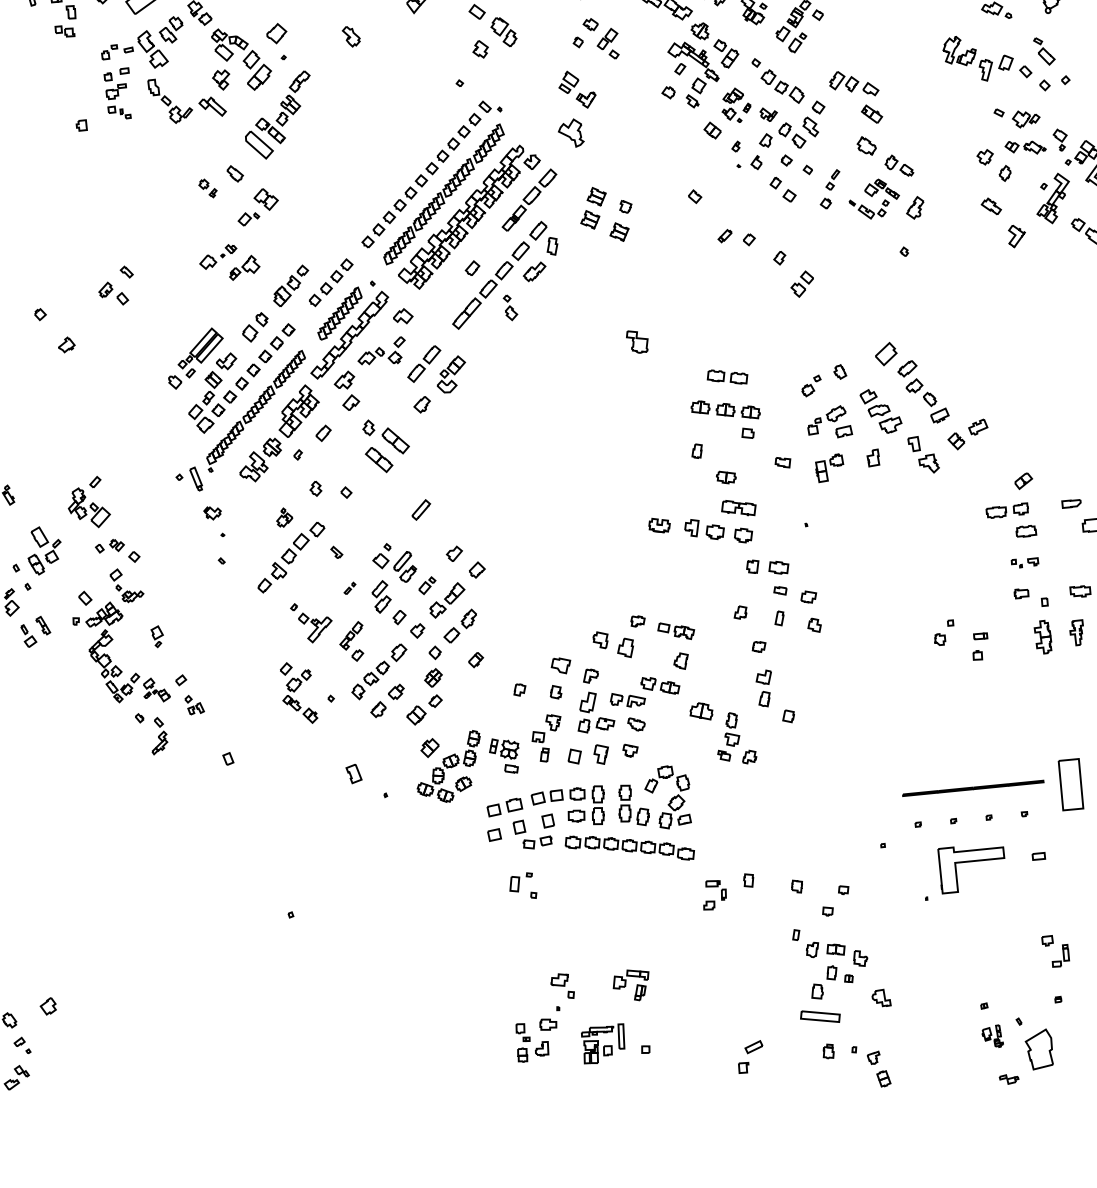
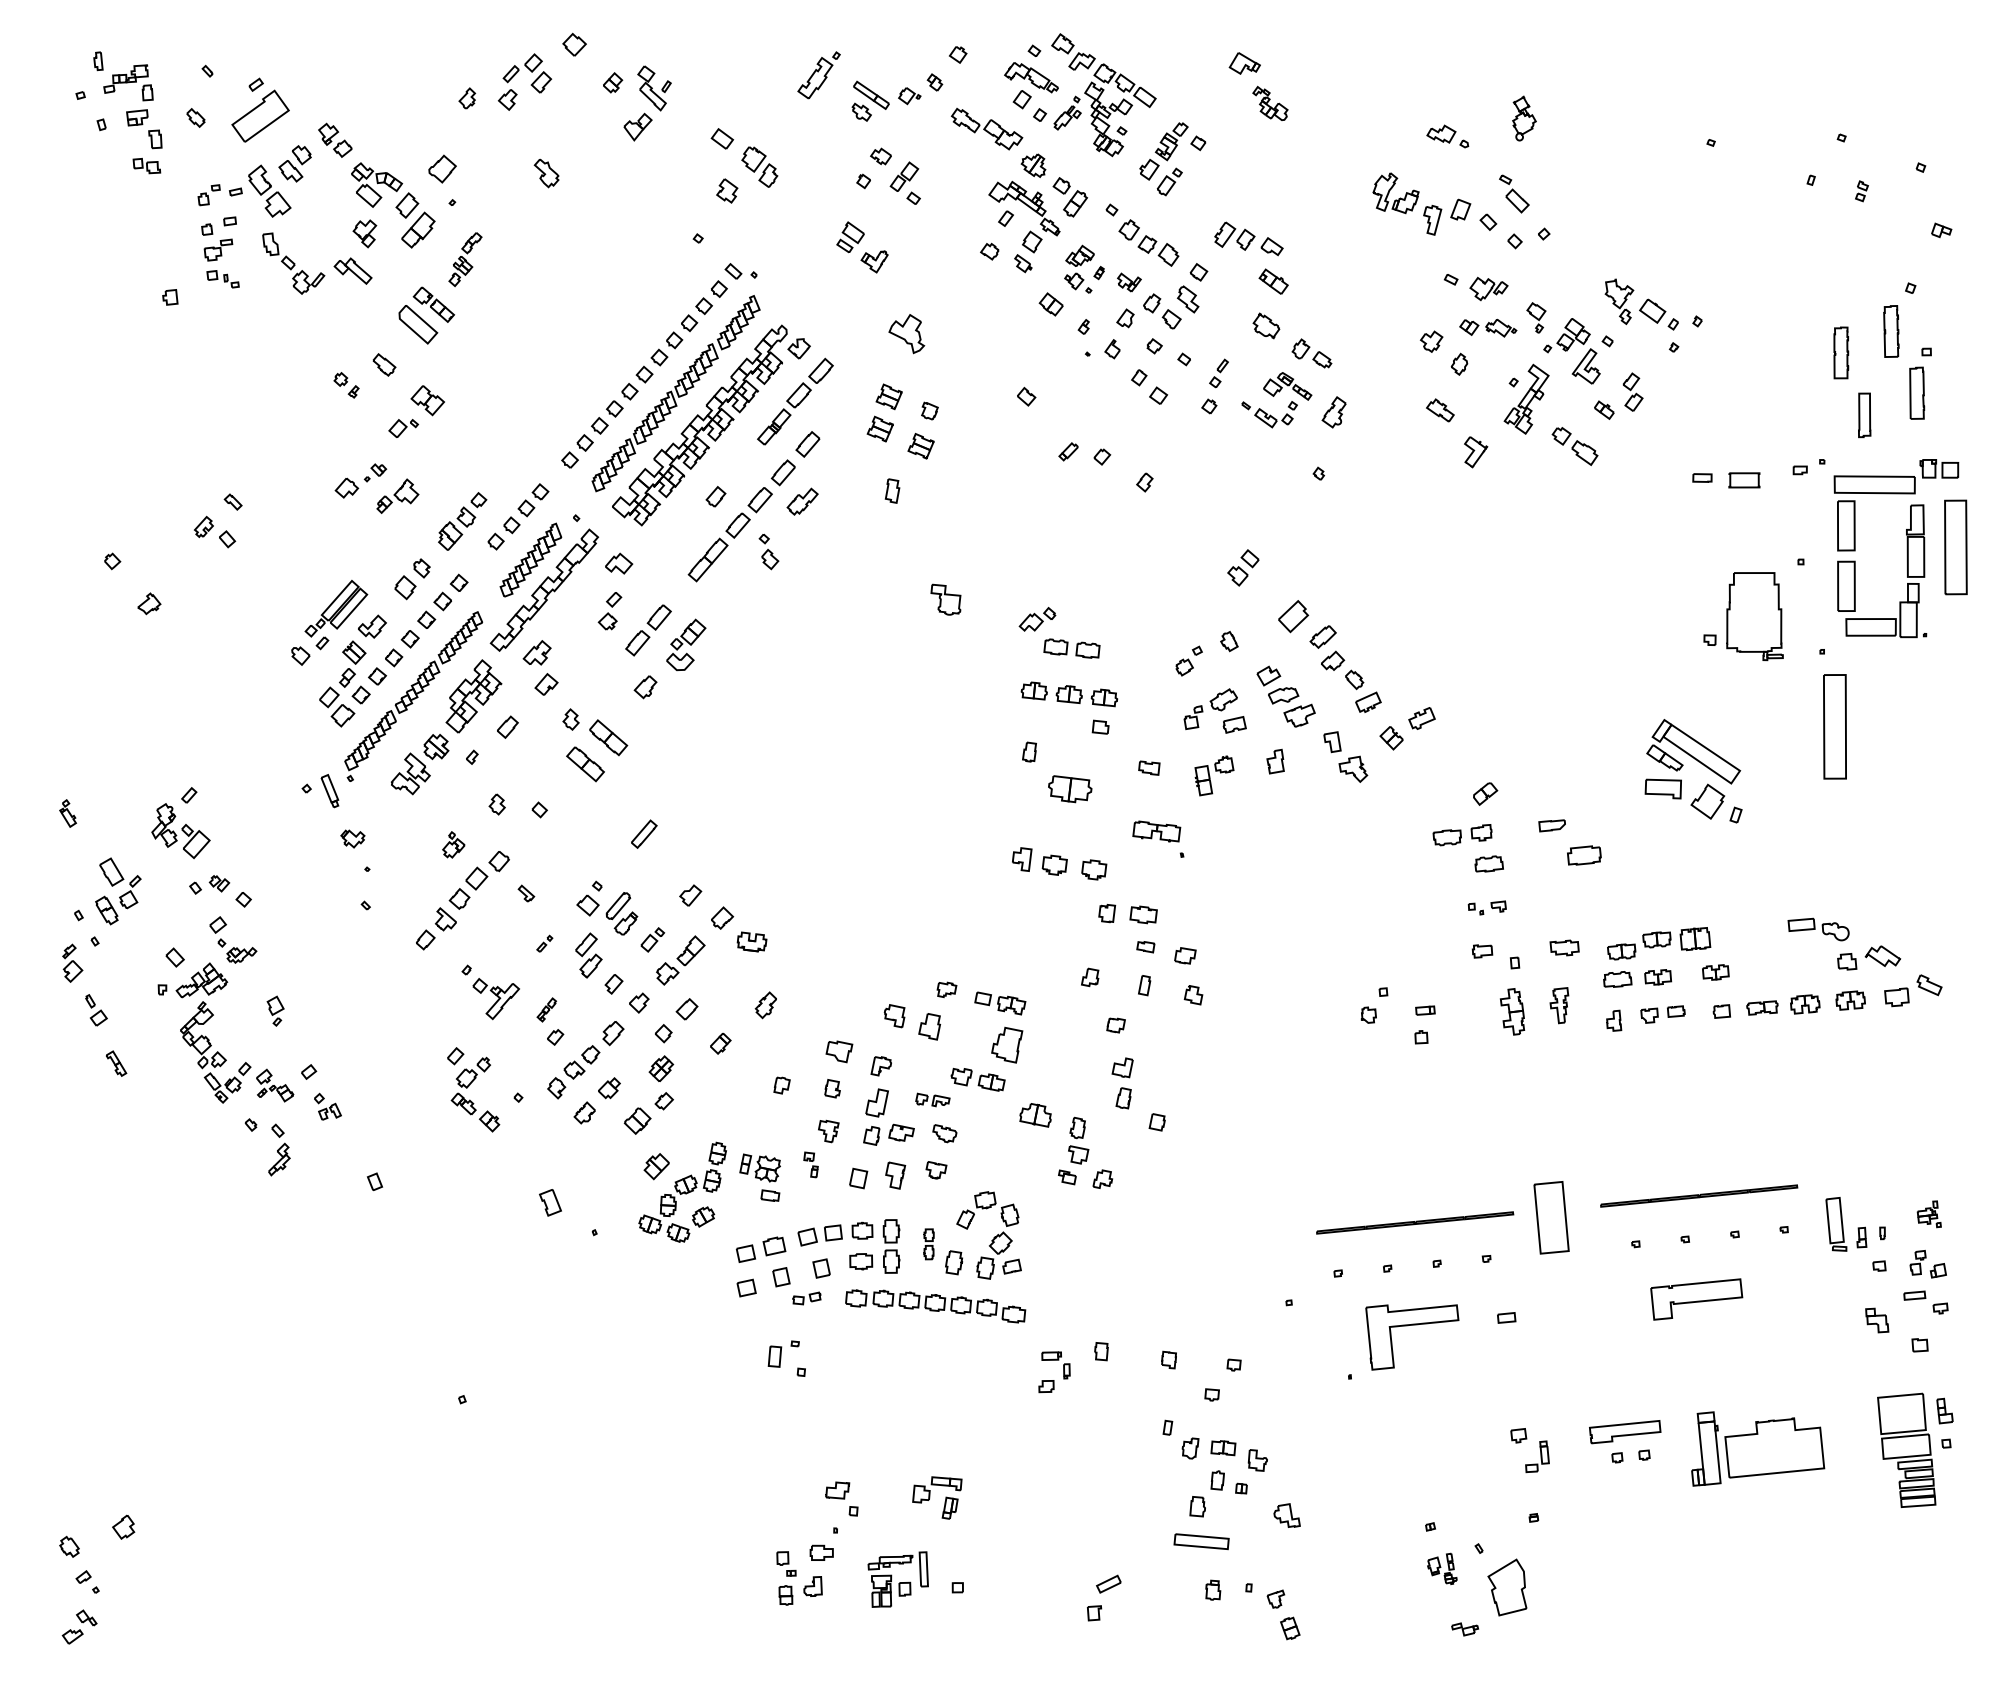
part: (293, 98) -> (465, 259), size x0.7
part: (571, 133) -> (906, 334), moved
part: (552, 245) -> (892, 490), moved
part: (802, 283) -> (1243, 567), moved
part: (371, 356) -> (1037, 619), moved
part: (726, 477) -> (1070, 788), size x1.6
part: (738, 508) -> (1156, 831), moved
part: (659, 525) -> (751, 941), moved
part: (468, 619) -> (765, 1005), moved
part: (43, 625) -> (116, 1063), moved
part: (351, 635) -> (546, 1009), size x0.6
part: (680, 661) -> (1006, 1045), size x1.6
part: (627, 699) -> (932, 1099), size x0.7
part: (540, 746) -> (810, 1164), size x0.6
part: (624, 803) -> (928, 1244), size x0.6
part: (537, 842) -> (806, 1298), size x0.7

